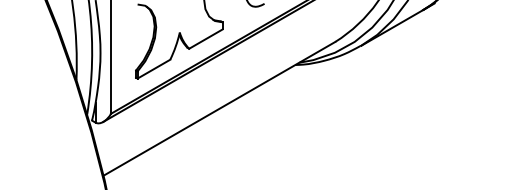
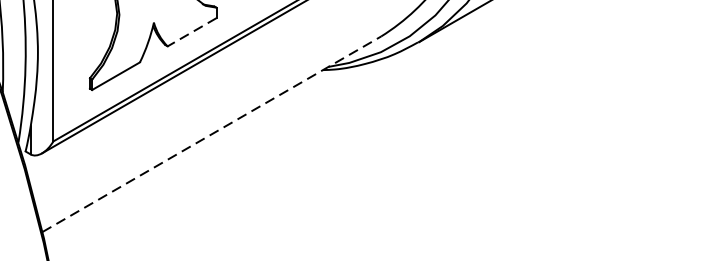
line: (205, 39) -> (191, 32), solid -> dashed
line: (219, 108) -> (211, 133), solid -> dashed

